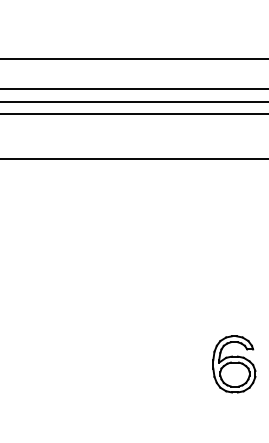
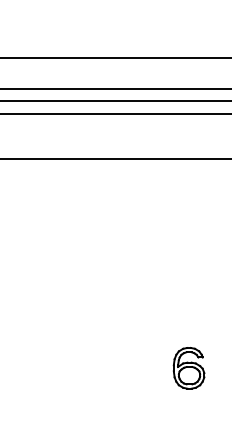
part: (234, 364) -> (189, 368), size x0.71

